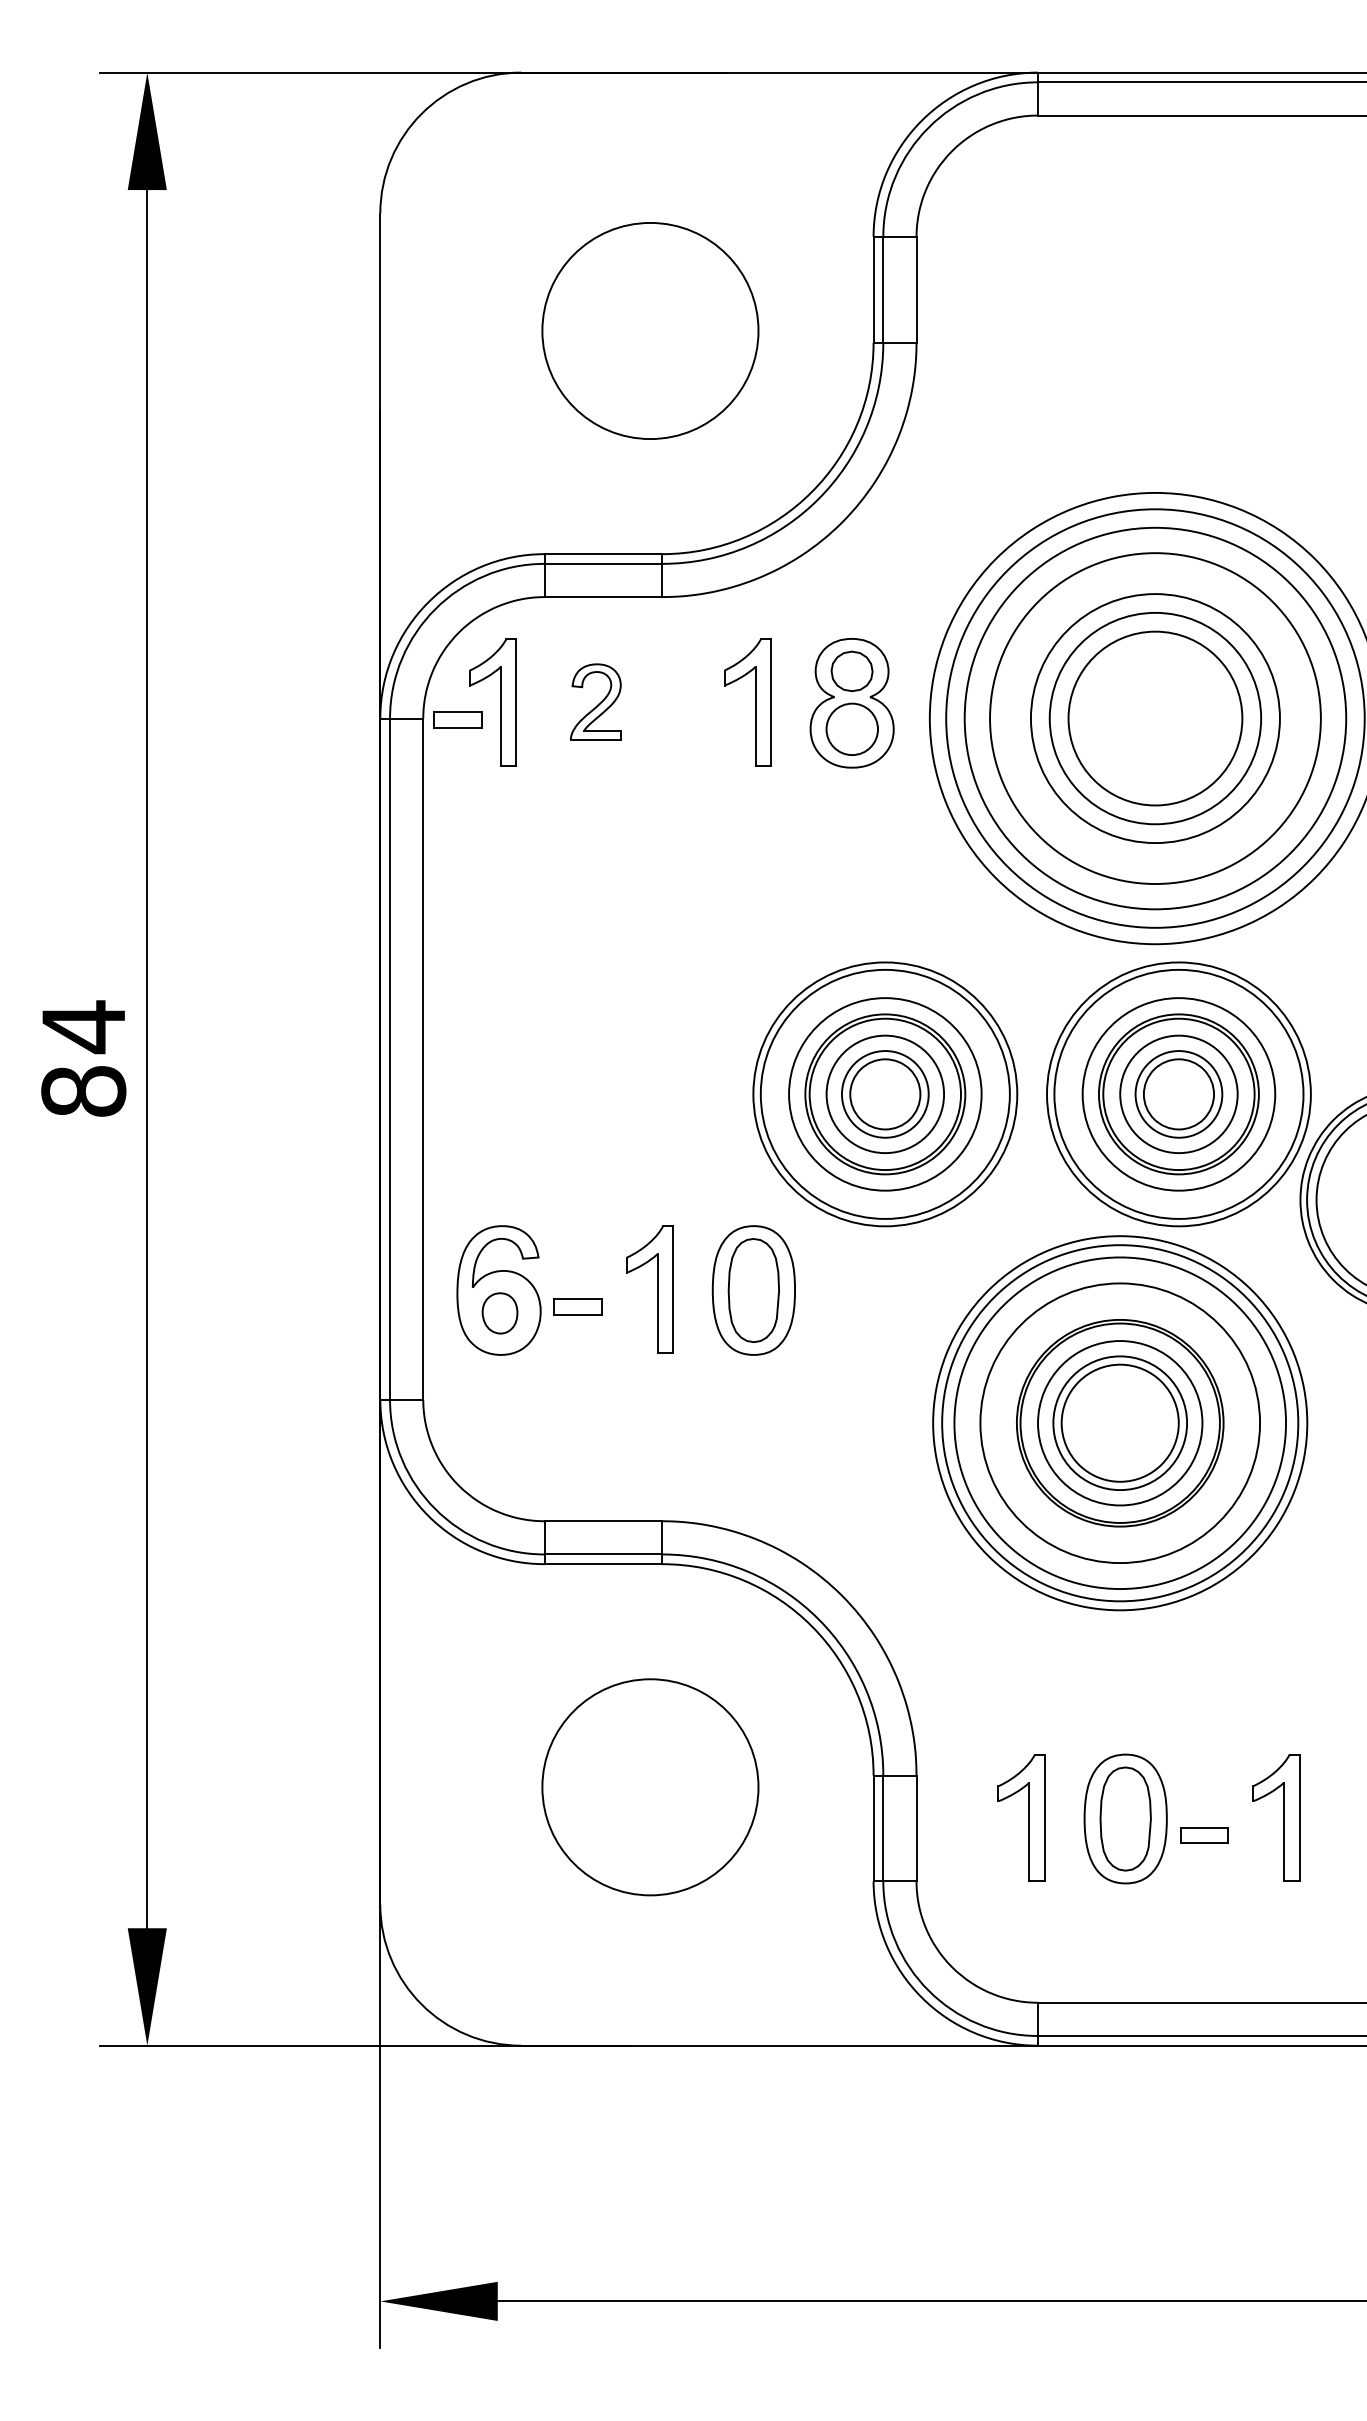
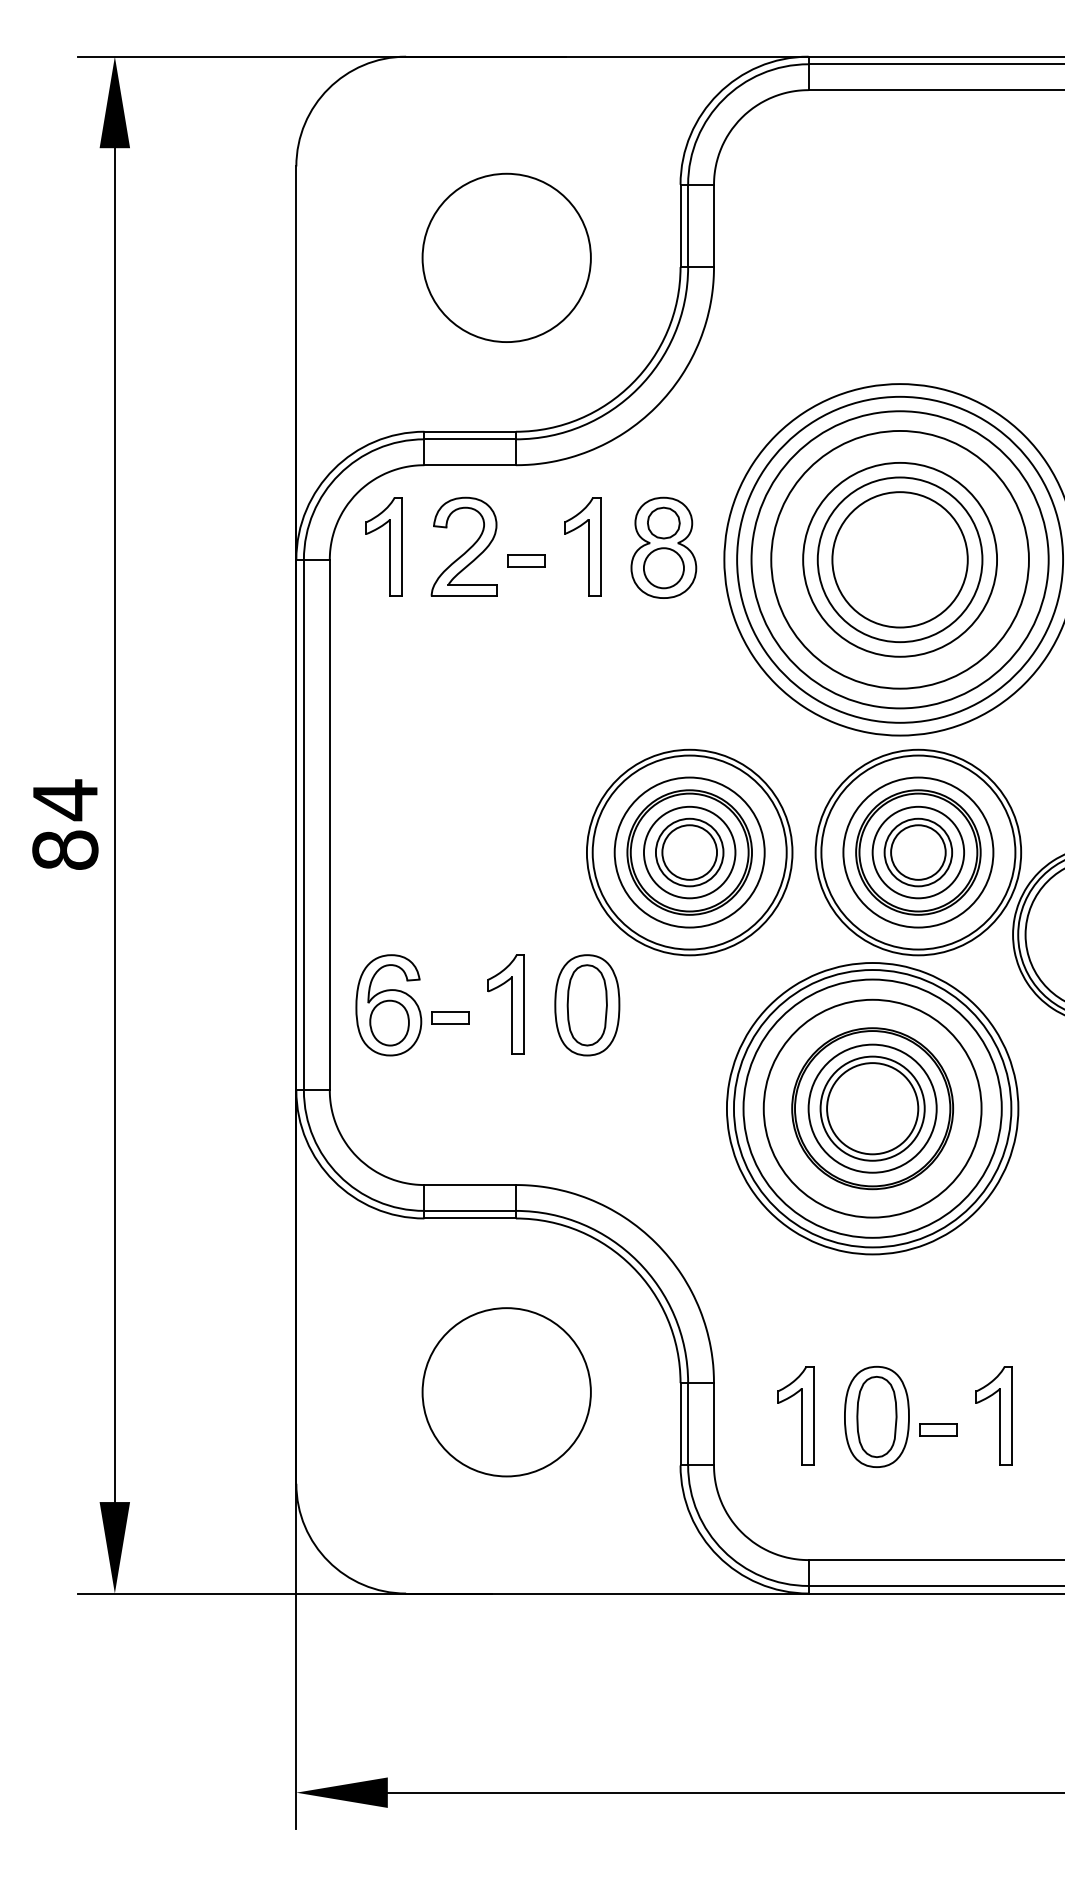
part: (595, 702) -> (463, 547), size x1.67
part: (457, 719) -> (526, 560), moved
part: (499, 1313) -> (389, 1023), size x1.43

